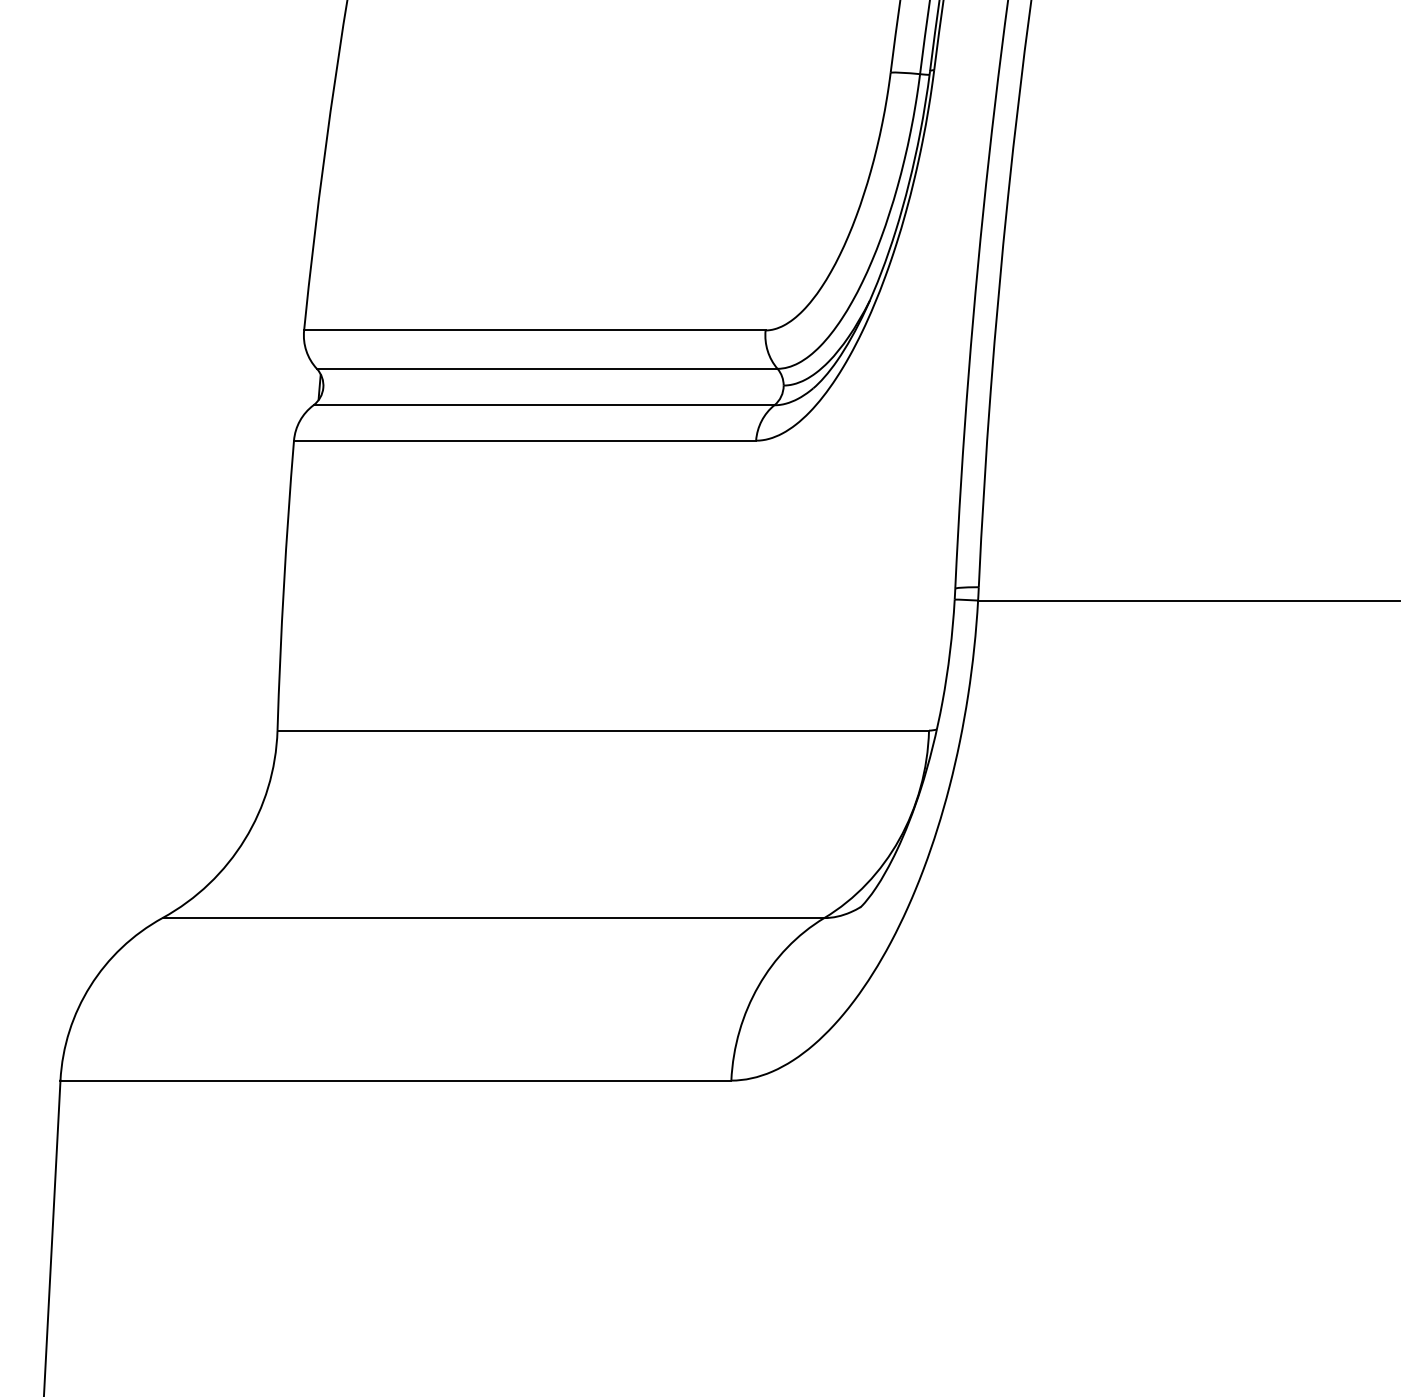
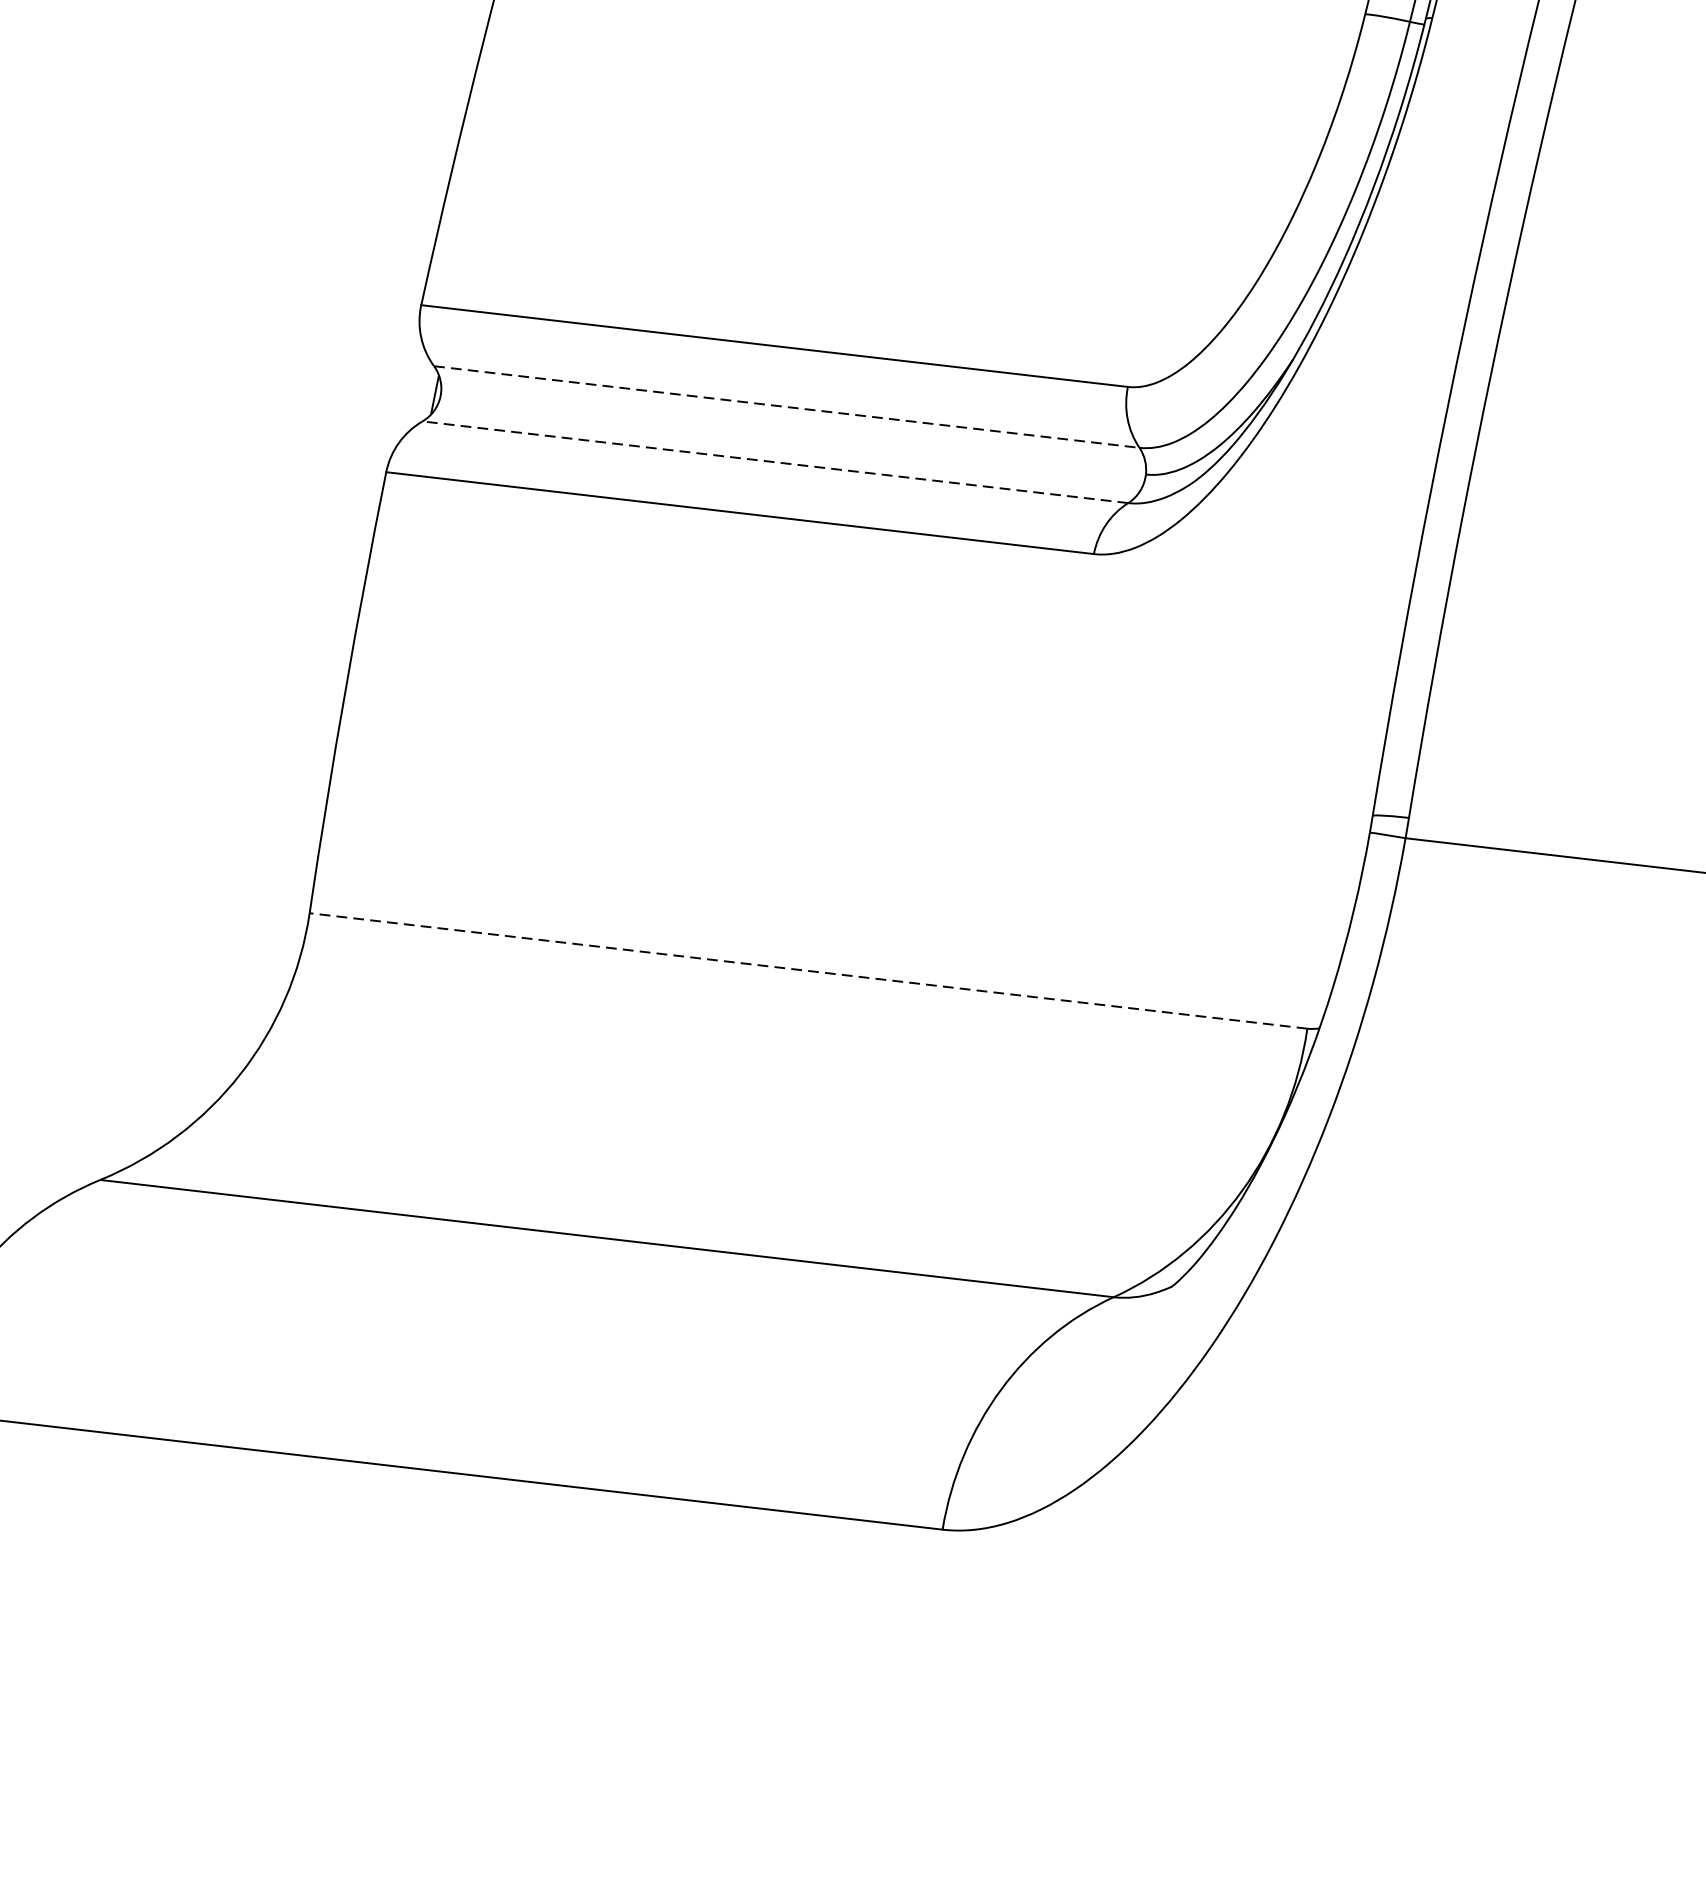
line: (547, 368) -> (787, 406), solid -> dashed
line: (543, 405) -> (774, 462), solid -> dashed
line: (603, 730) -> (808, 970), solid -> dashed

